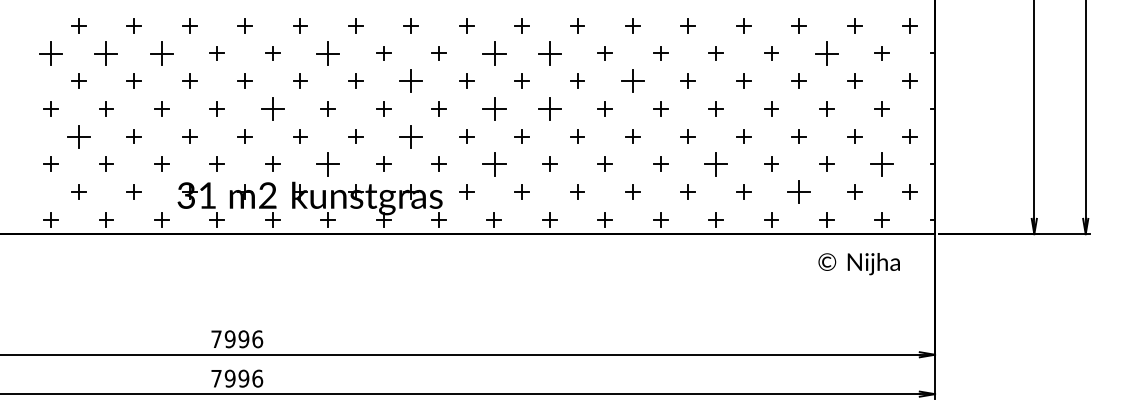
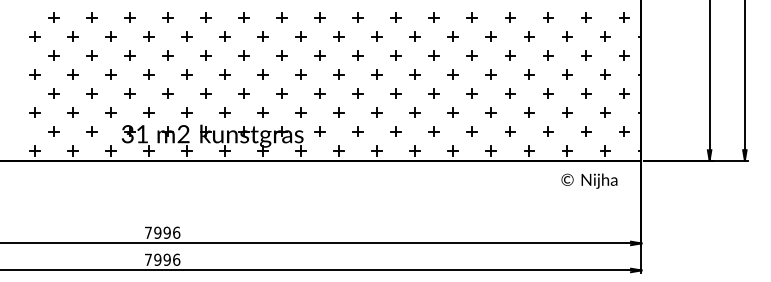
part: (50, 53) -> (34, 36), size x0.62
part: (105, 53) -> (72, 36), size x0.62
part: (161, 53) -> (110, 36), size x0.62
part: (327, 53) -> (224, 36), size x0.62
part: (493, 53) -> (338, 36), size x0.62
part: (548, 53) -> (376, 36), size x0.62
part: (827, 53) -> (567, 36), size x0.62
part: (410, 80) -> (281, 55), size x0.62
part: (631, 80) -> (433, 55), size x0.62
part: (271, 108) -> (186, 74), size x0.62
part: (493, 108) -> (338, 74), size x0.62
part: (548, 108) -> (376, 74), size x0.62
part: (78, 136) -> (53, 93), size x0.62
part: (410, 136) -> (281, 93), size x0.62
part: (327, 163) -> (224, 112), size x0.62
part: (493, 163) -> (338, 112), size x0.62
part: (715, 163) -> (490, 112), size x0.62
part: (882, 163) -> (605, 112), size x0.62
part: (799, 191) -> (548, 131), size x0.62

